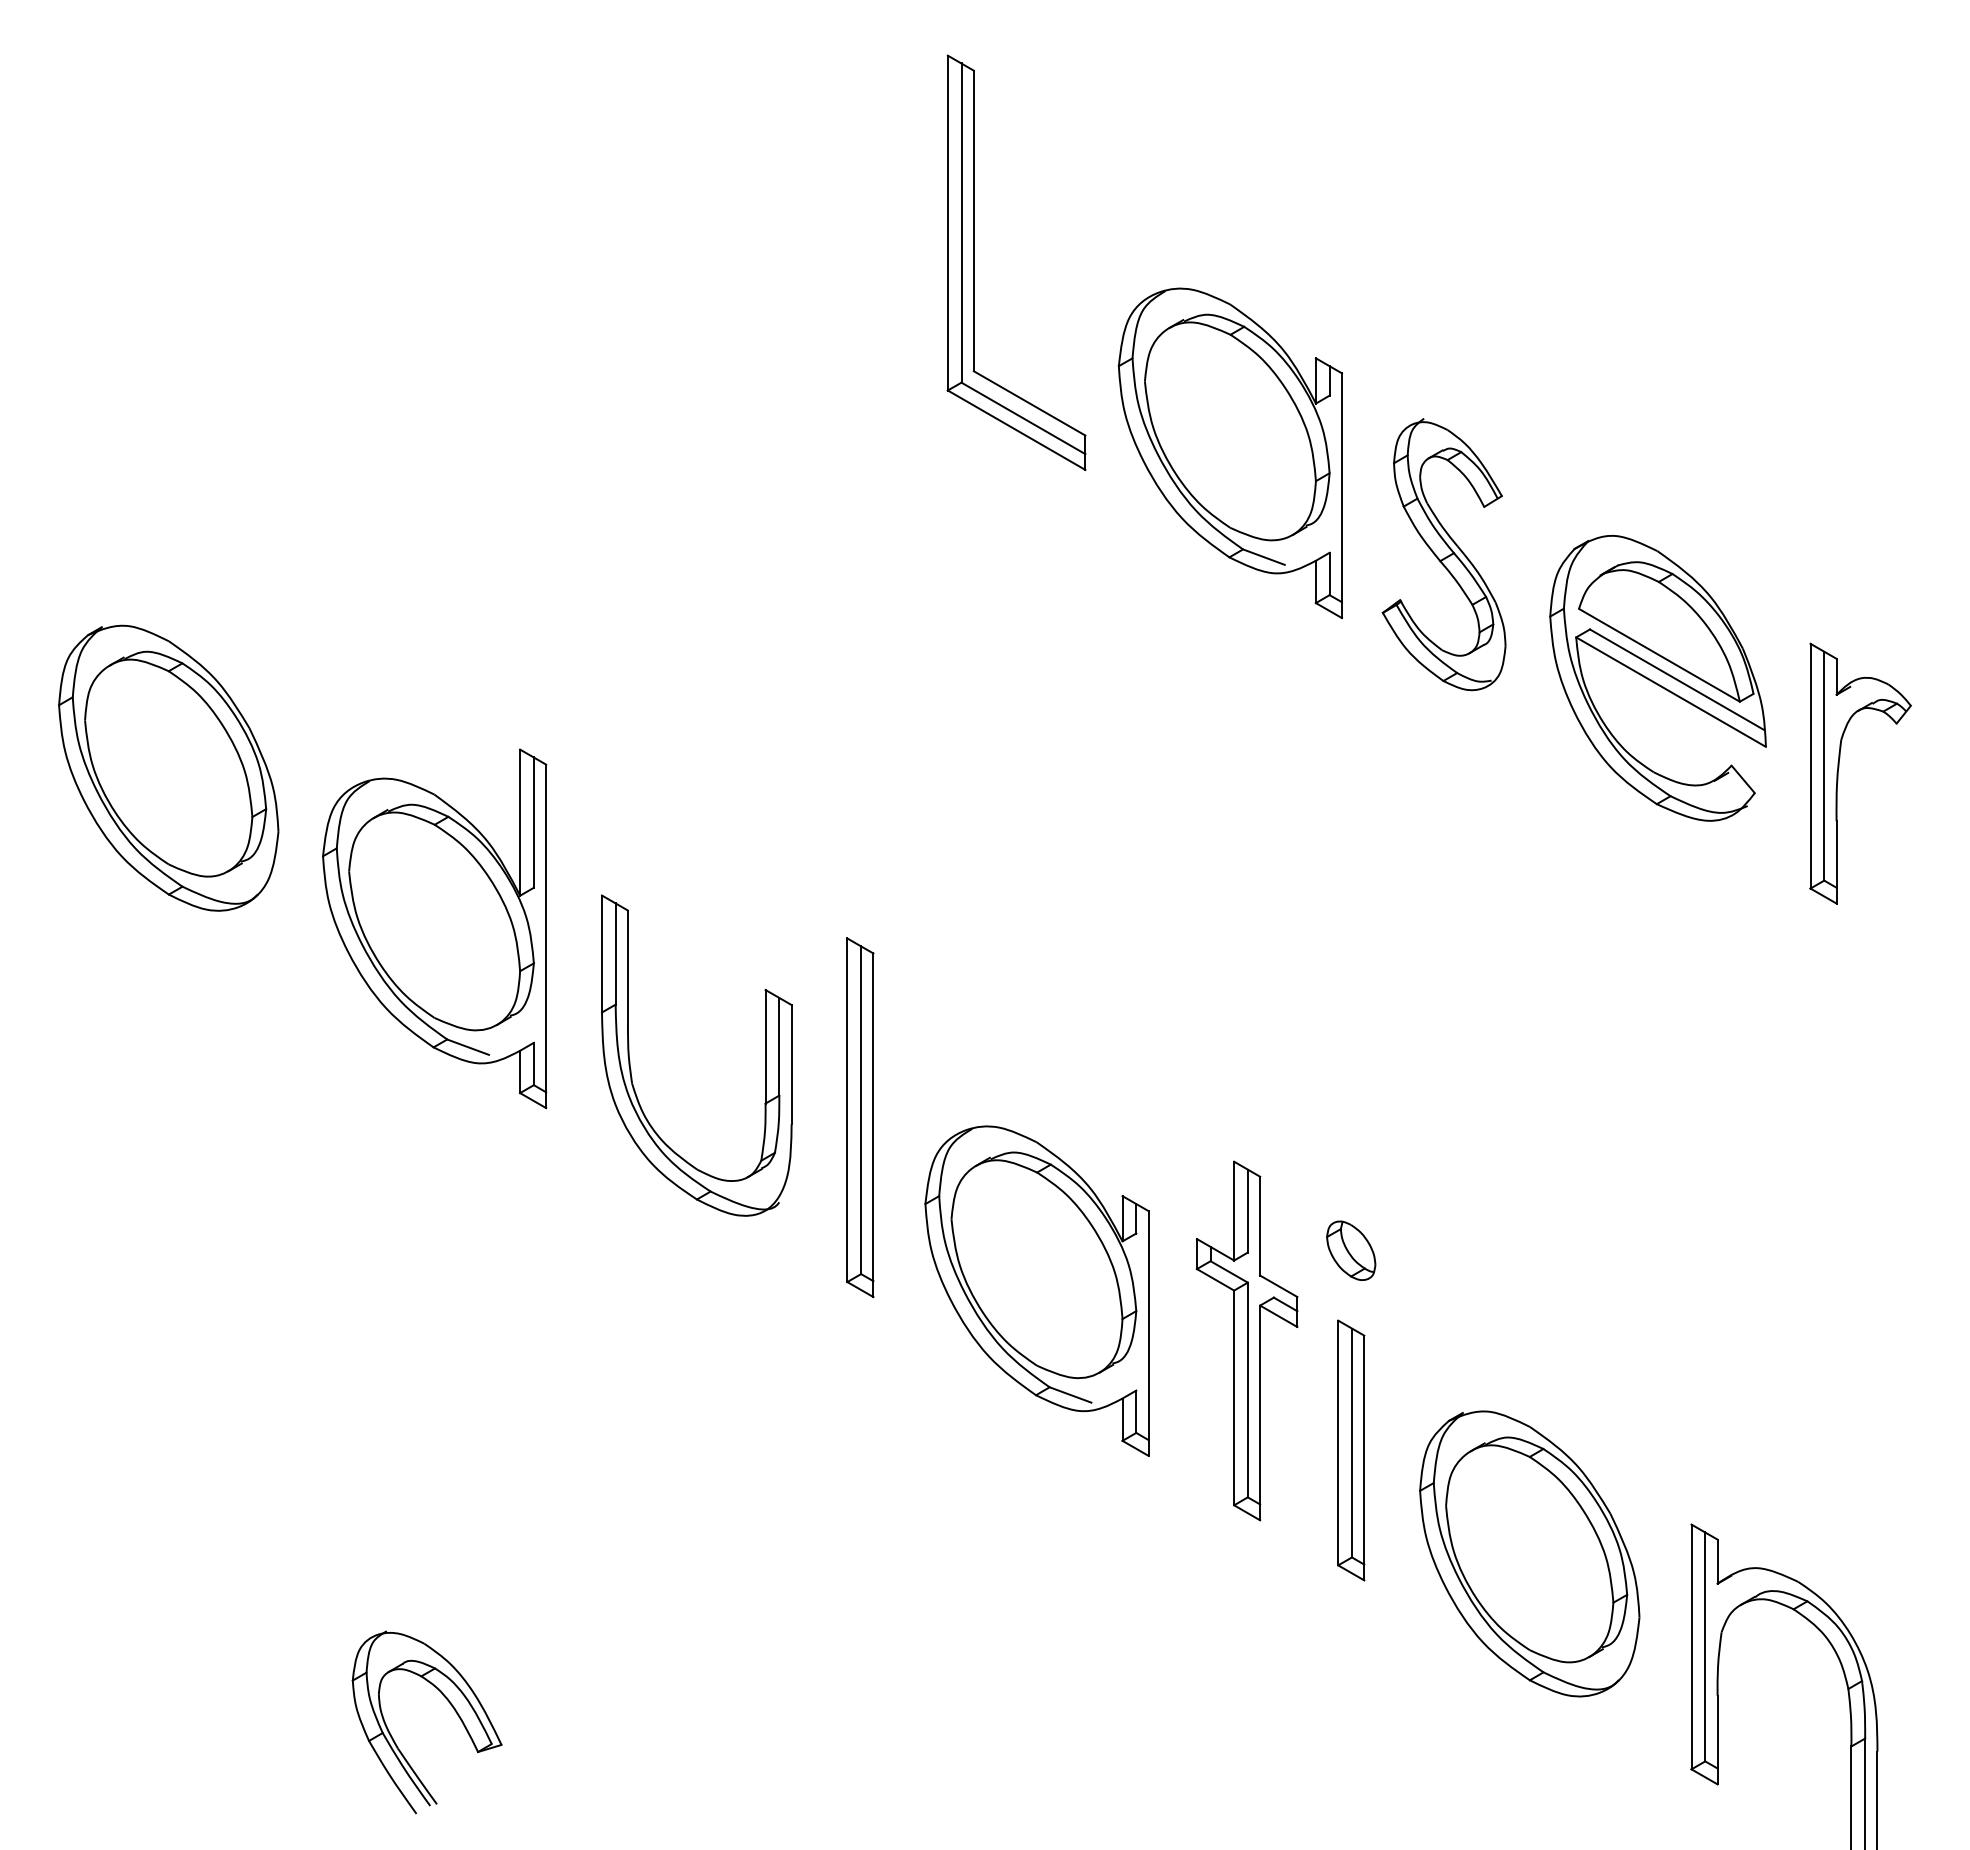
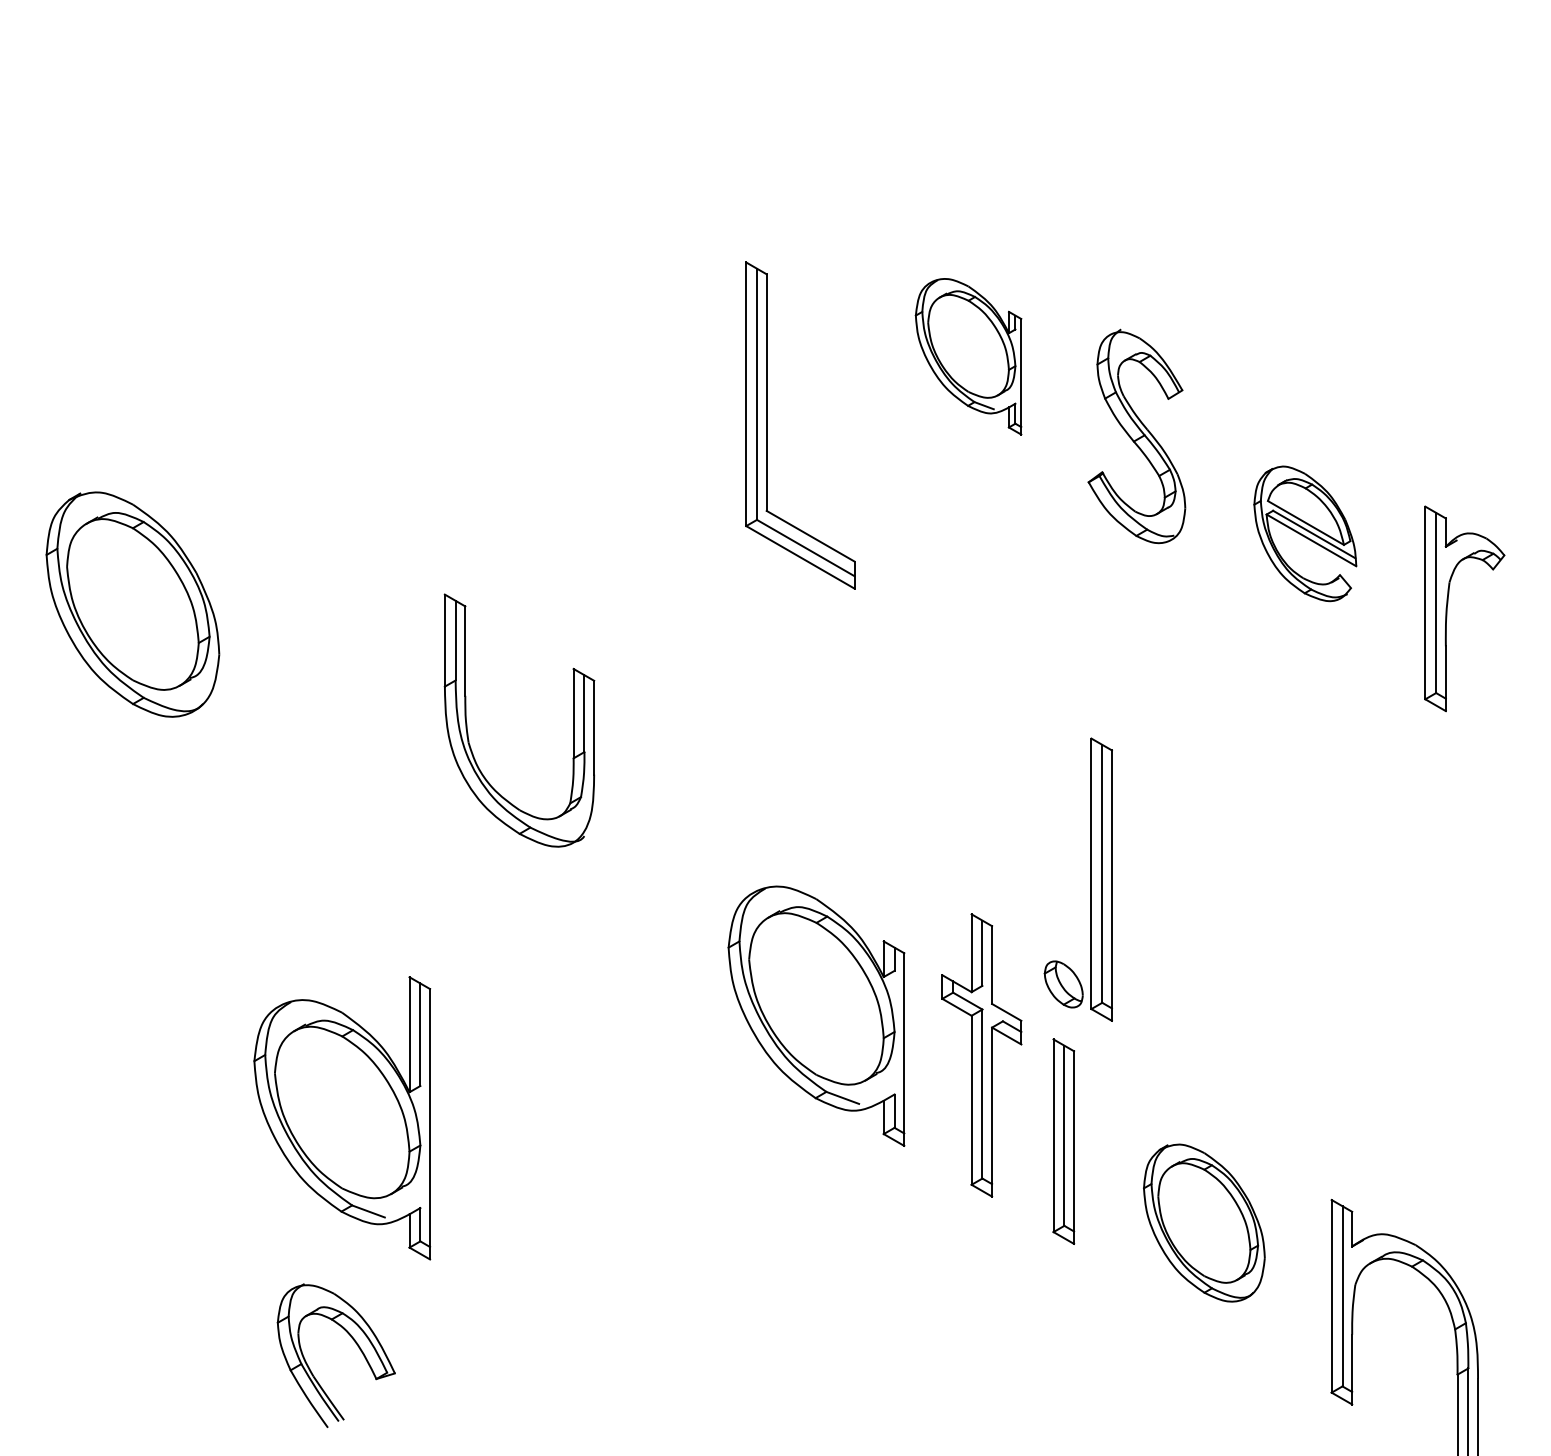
part: (974, 262) -> (767, 425), moved
part: (1229, 453) -> (967, 356), size x0.6
part: (1657, 678) -> (1304, 533), size x0.6
part: (434, 928) -> (342, 1118), moved
part: (630, 1060) -> (467, 724), moved
part: (860, 1117) -> (1101, 879), moved
part: (1529, 1553) -> (1204, 1222), size x0.7

